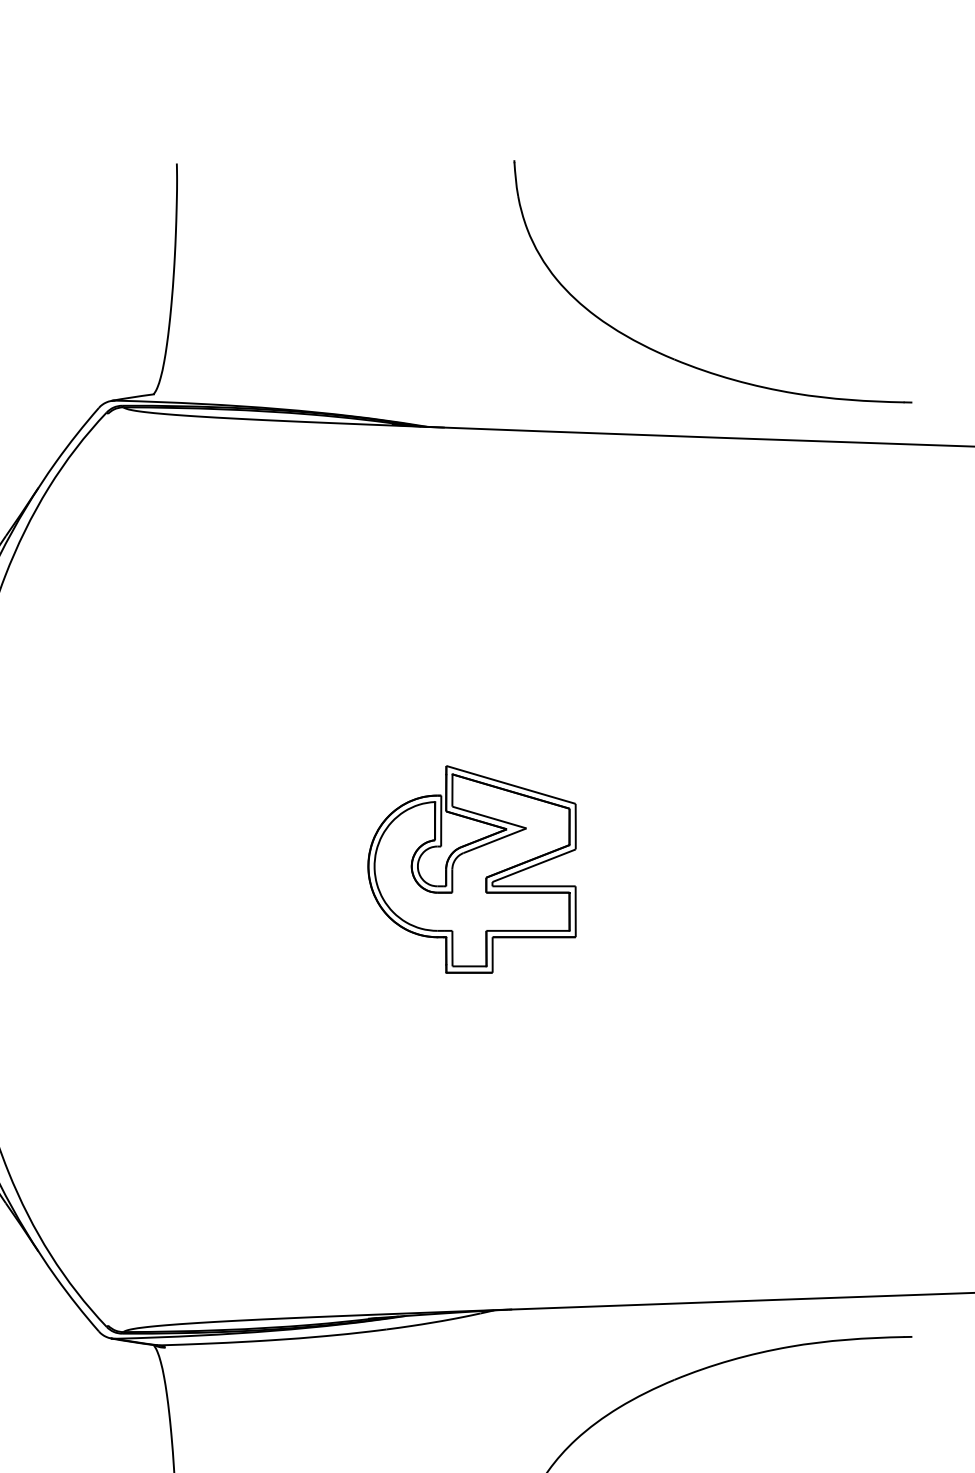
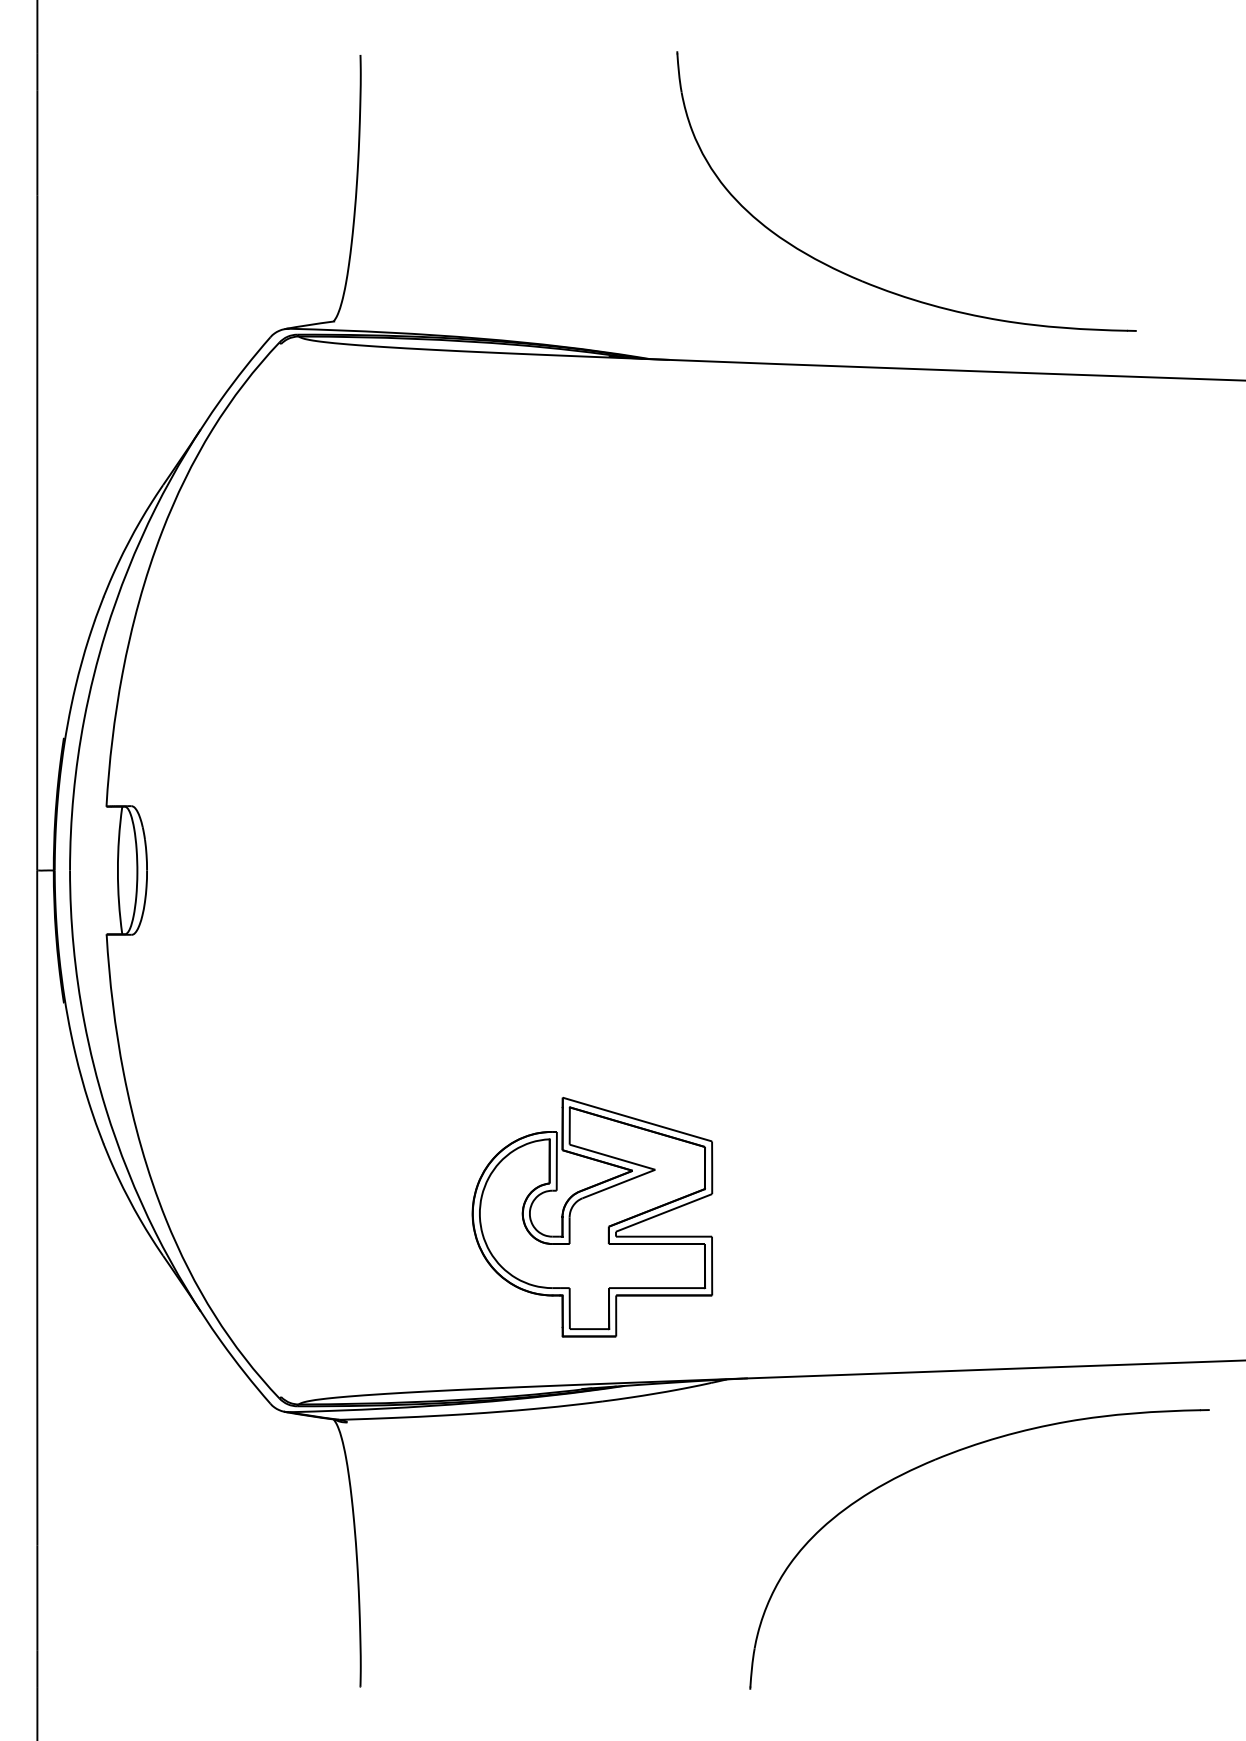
part: (679, 360) -> (868, 282), moved
part: (472, 869) -> (592, 1217), moved

